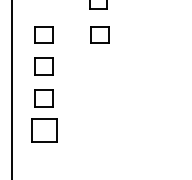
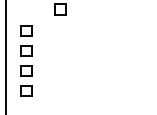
part: (100, 33) -> (61, 30), removed
part: (44, 129) -> (26, 90), size x0.71

